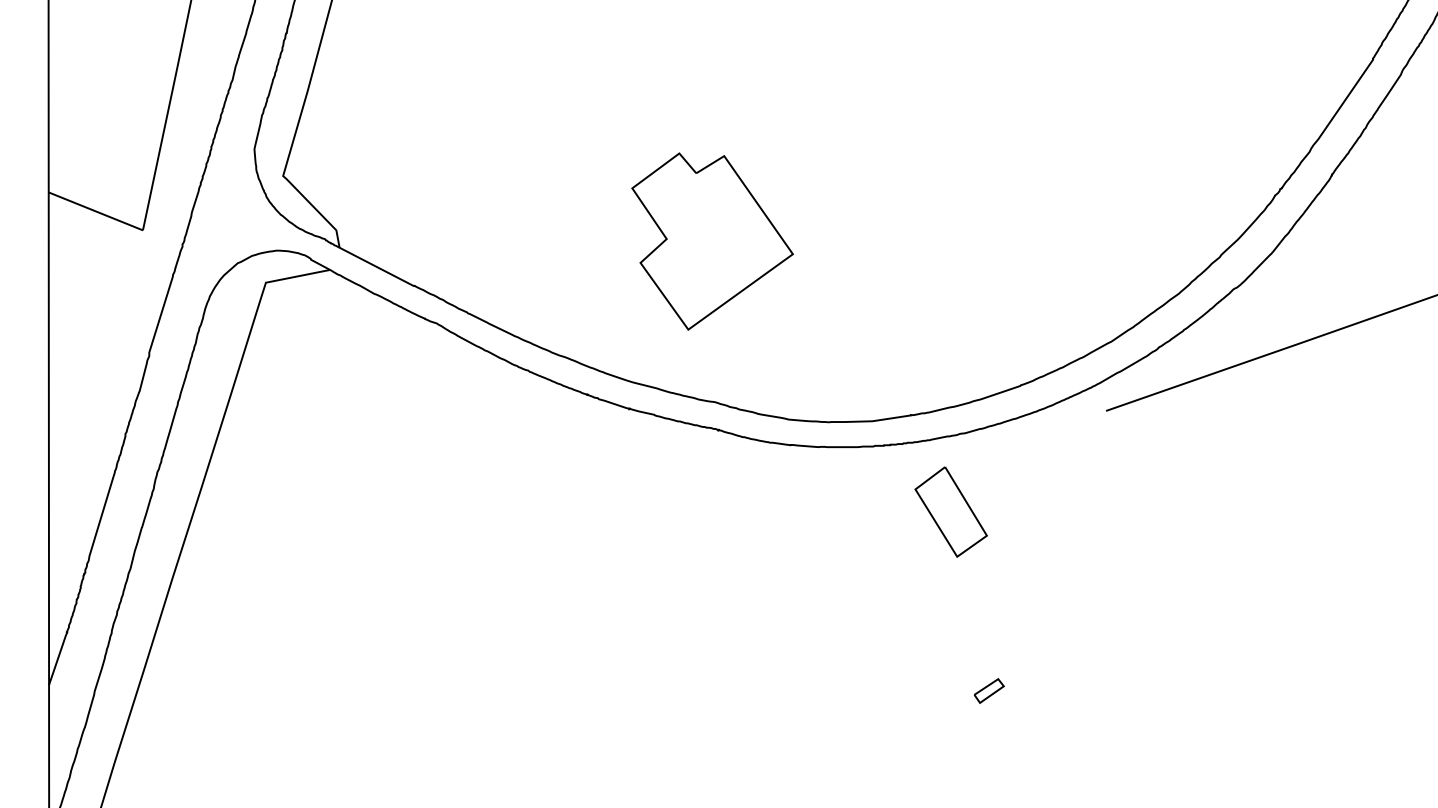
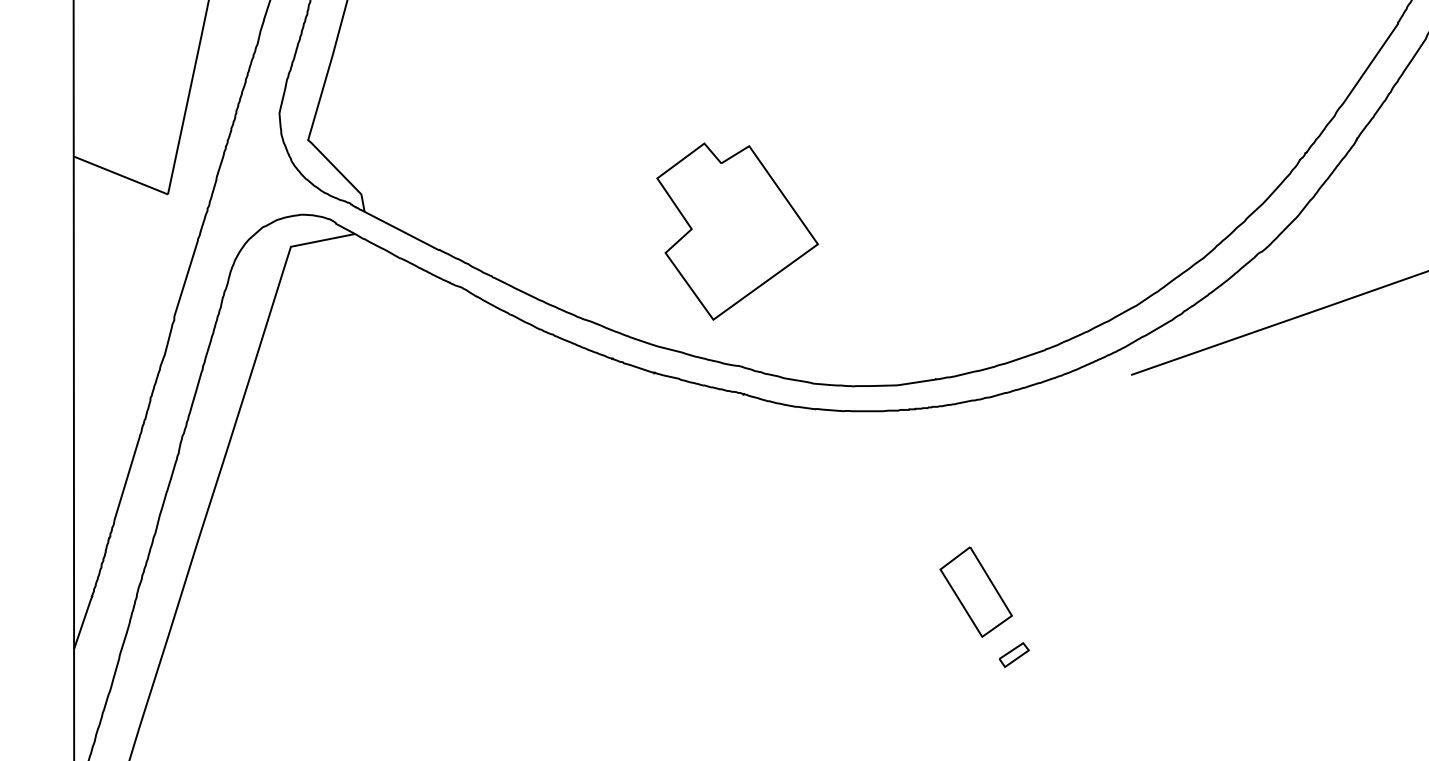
part: (712, 241) -> (737, 231), moved
part: (950, 511) -> (975, 591), moved

